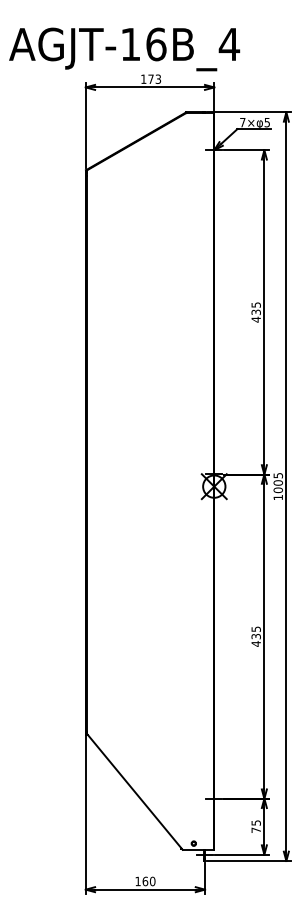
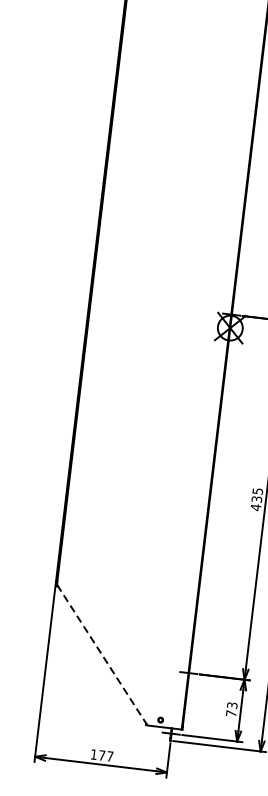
line: (134, 791) -> (101, 654), solid -> dashed
text: (255, 822) -> (231, 704), 75 -> 73
text: (148, 881) -> (105, 756), 160 -> 177

